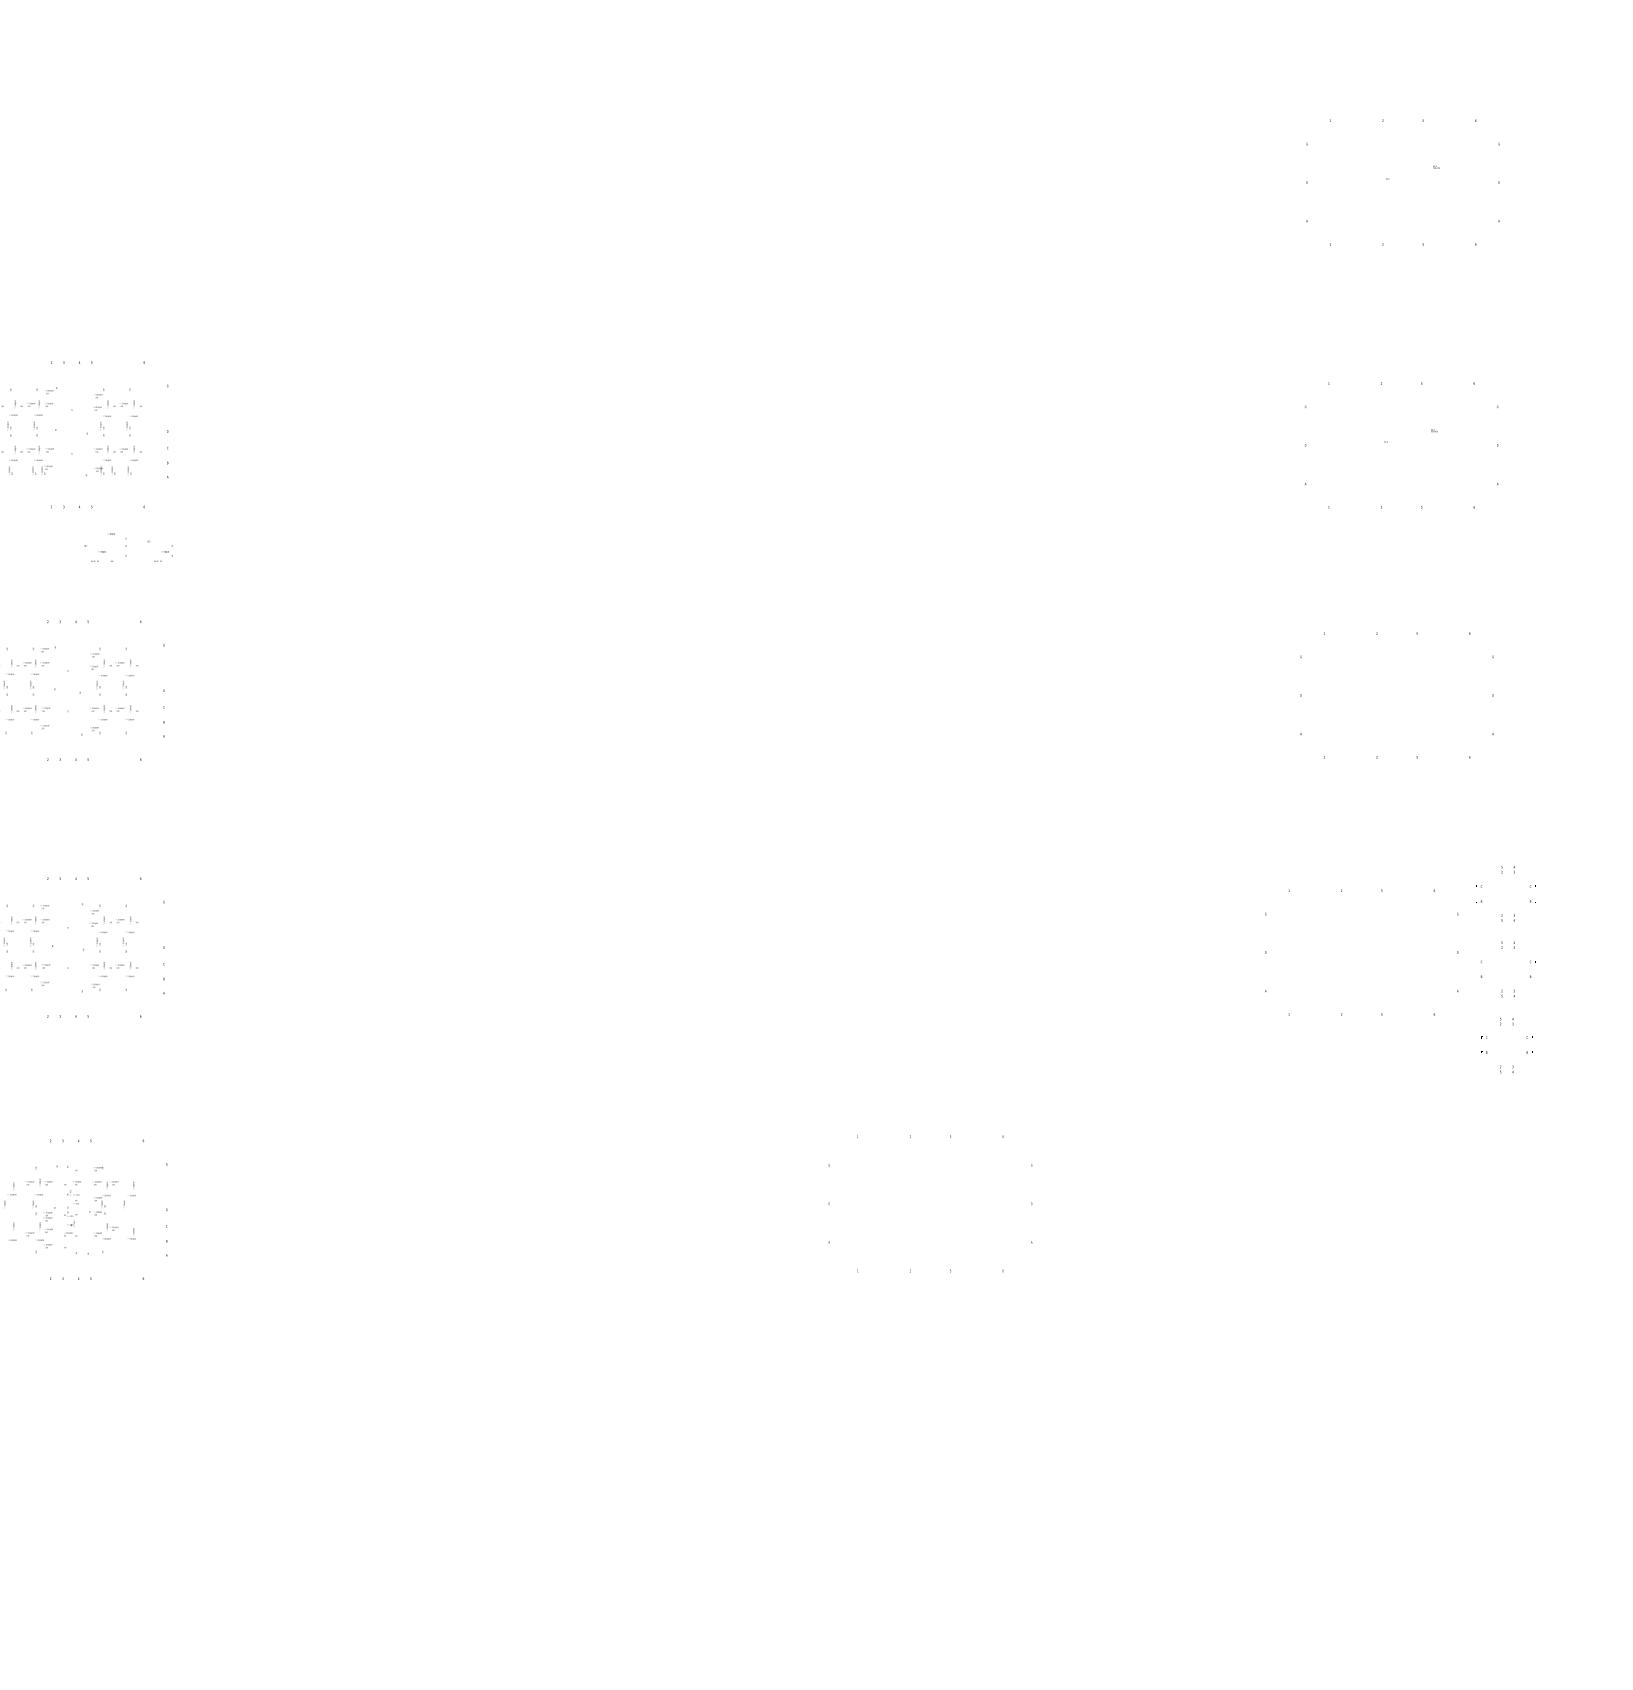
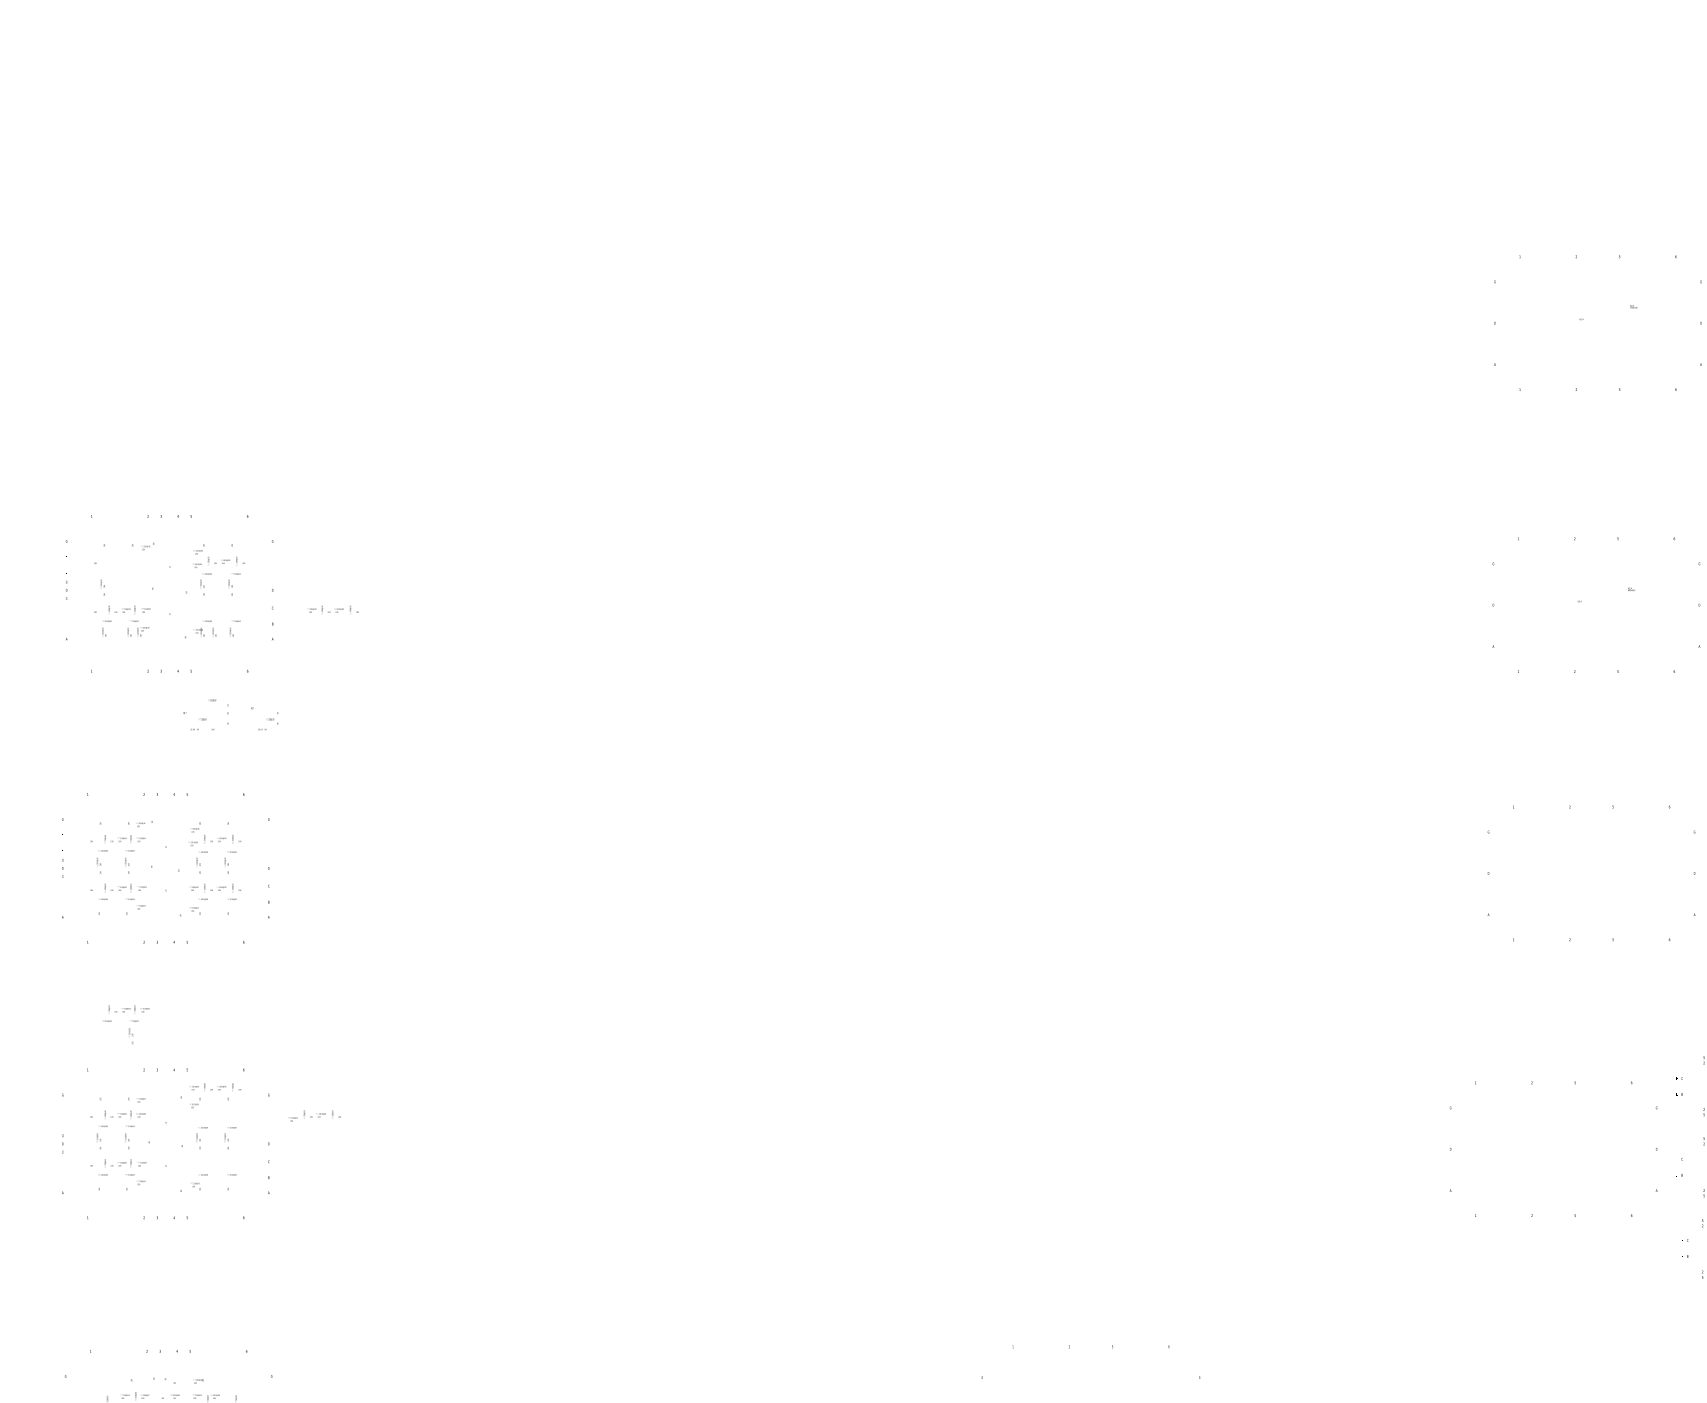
text: (31, 418) -> (126, 1024), moved
text: (118, 449) -> (333, 609), moved
text: (114, 921) -> (315, 1115), moved
text: (114, 965) -> (215, 1086), moved

